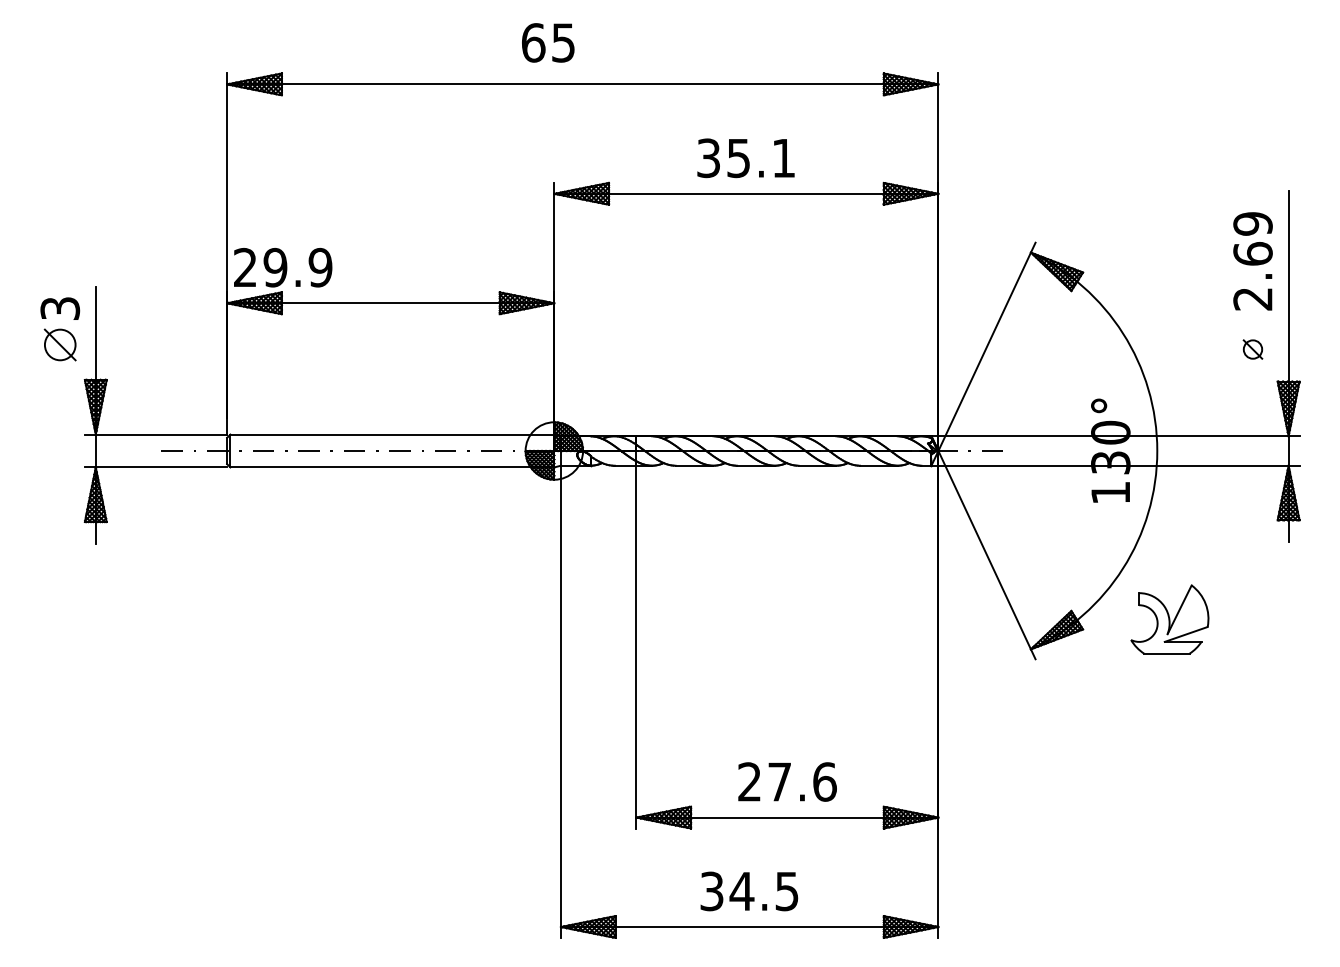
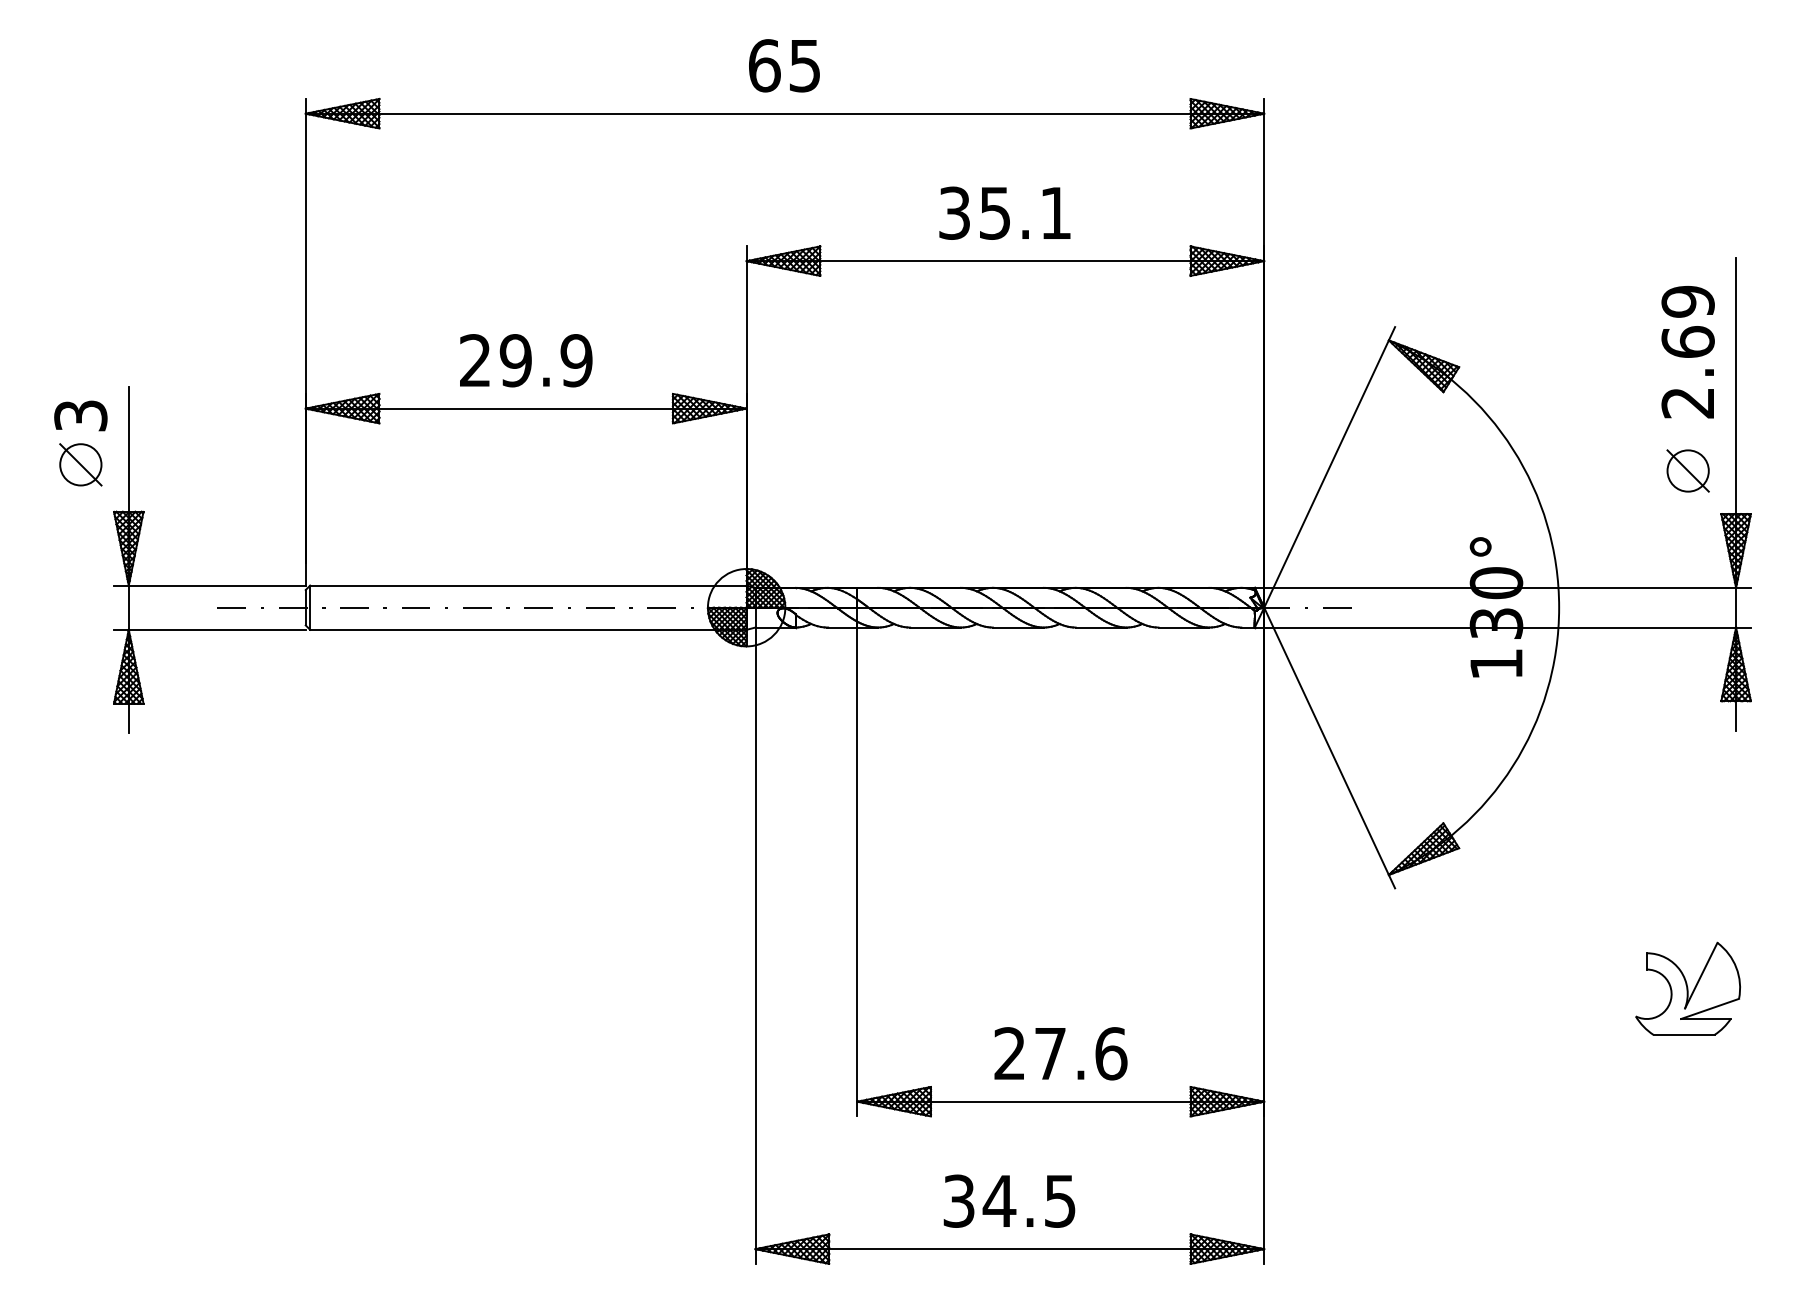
text: (548, 42) -> (784, 65), moved
text: (283, 267) -> (526, 360), moved
part: (1252, 349) -> (1687, 470), size x1.67
part: (1169, 619) -> (1687, 988), moved

